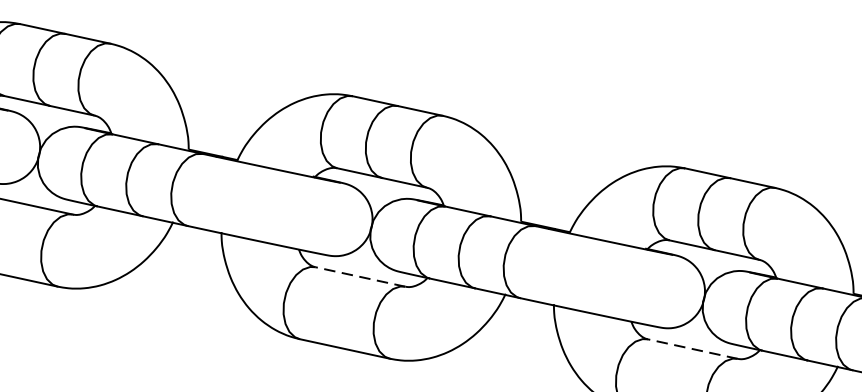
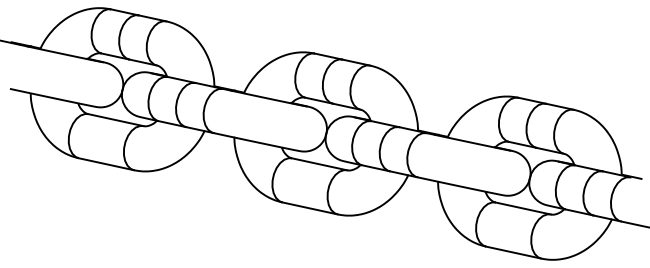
line: (360, 277) -> (319, 164), dashed -> solid
line: (691, 349) -> (522, 208), dashed -> solid

